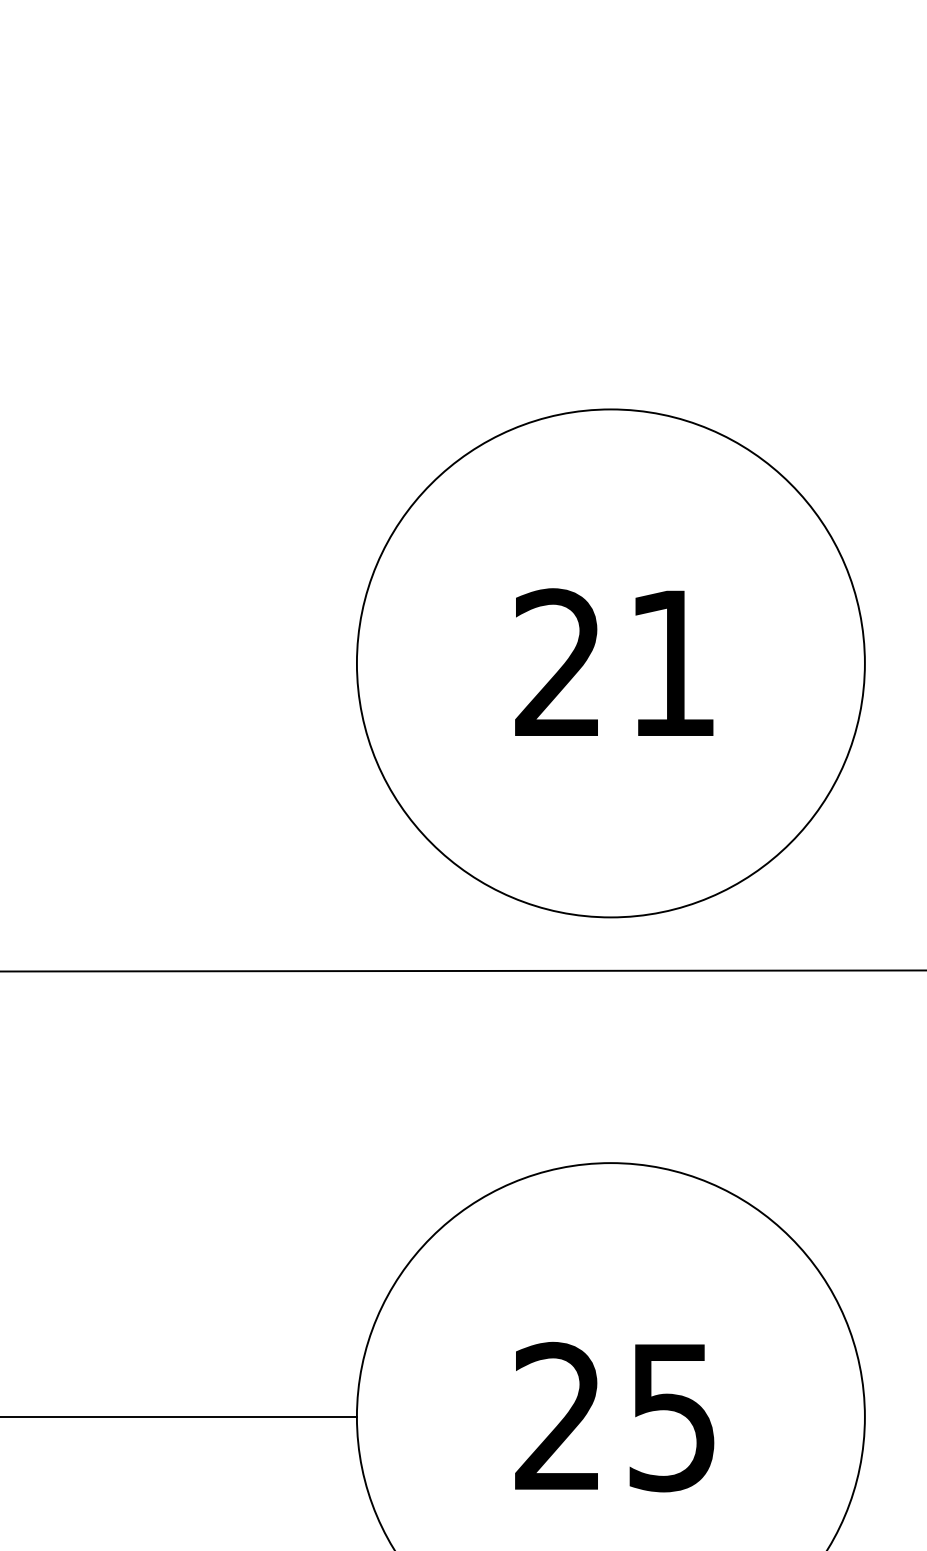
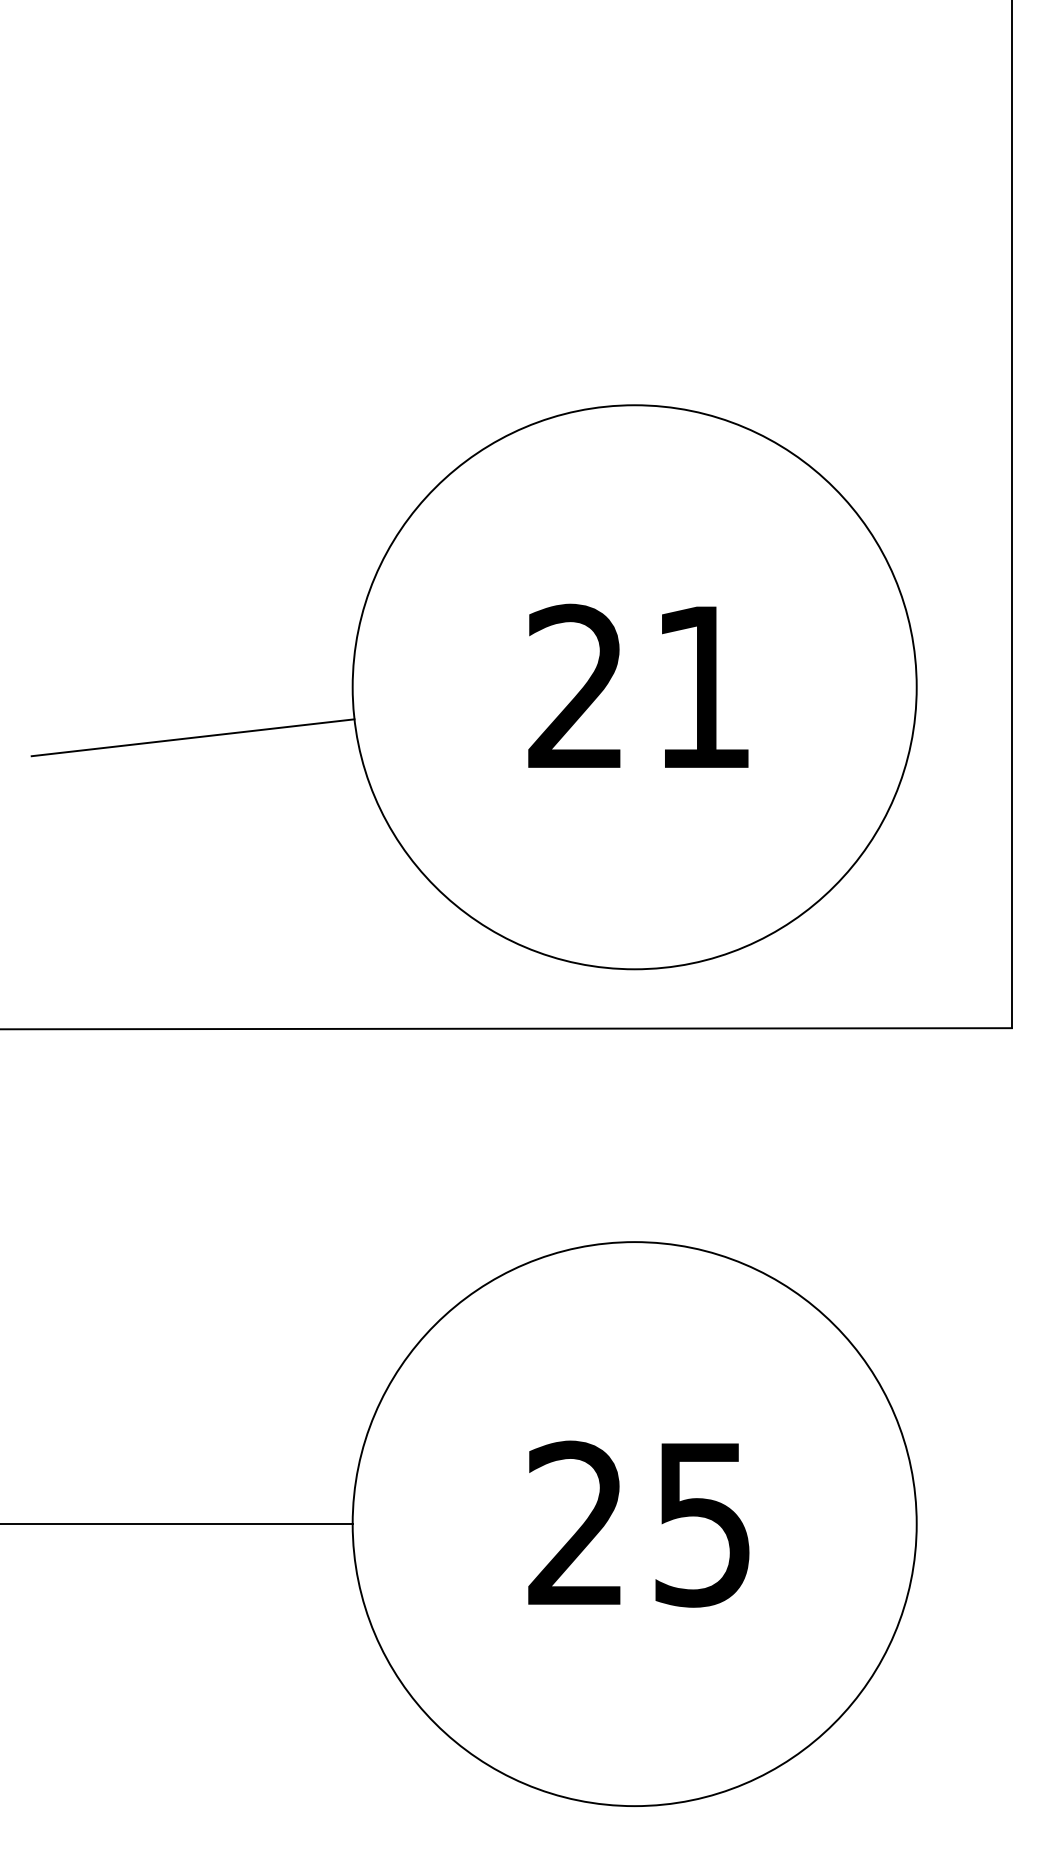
line: (212, 708) -> (192, 737), added

